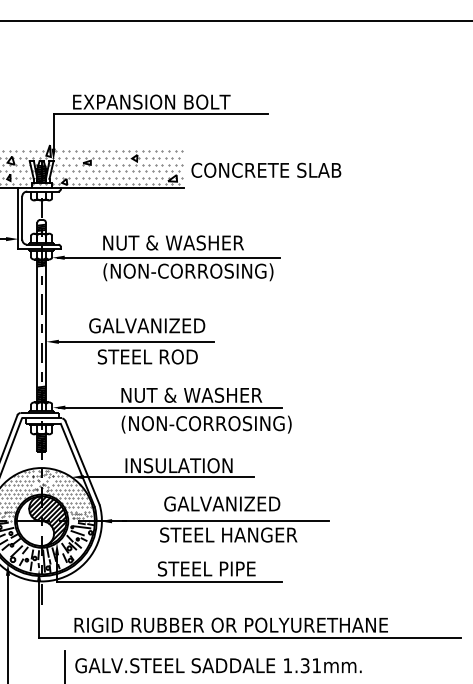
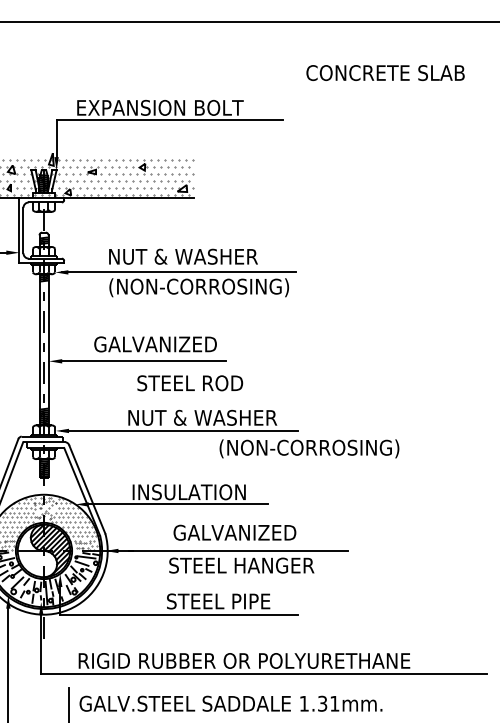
text: (266, 170) -> (385, 73), moved
text: (148, 357) -> (190, 383), moved
text: (206, 424) -> (309, 448), moved

